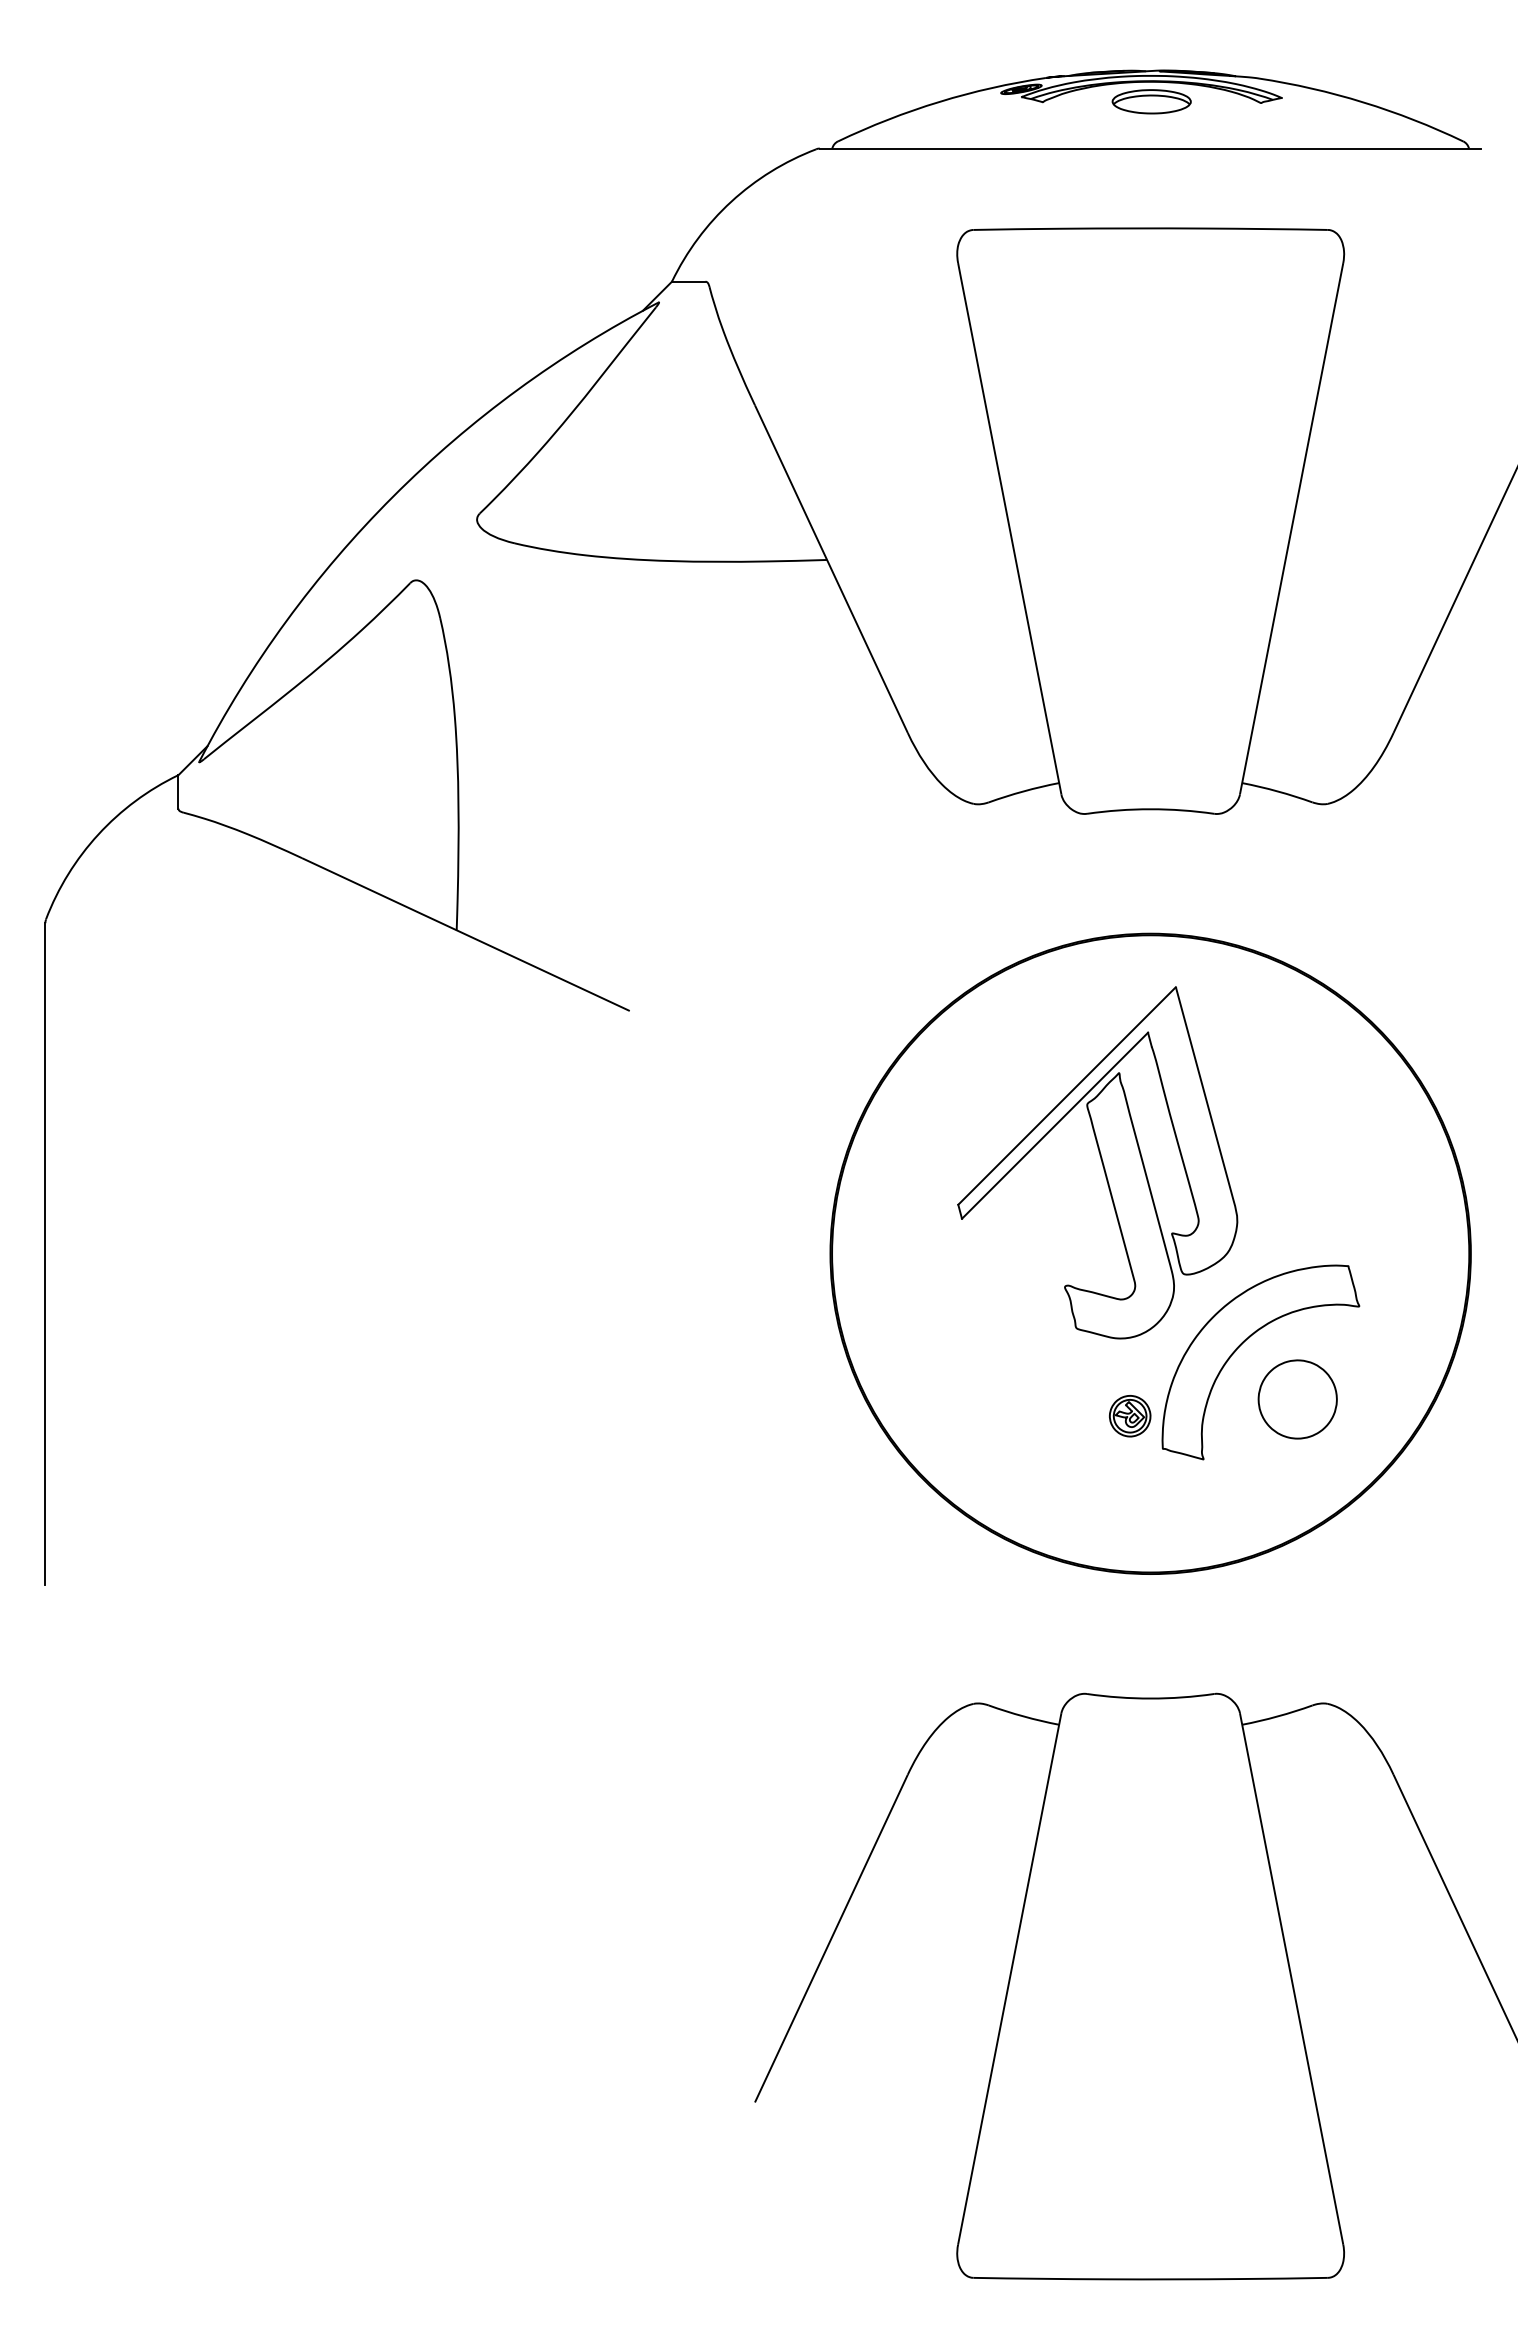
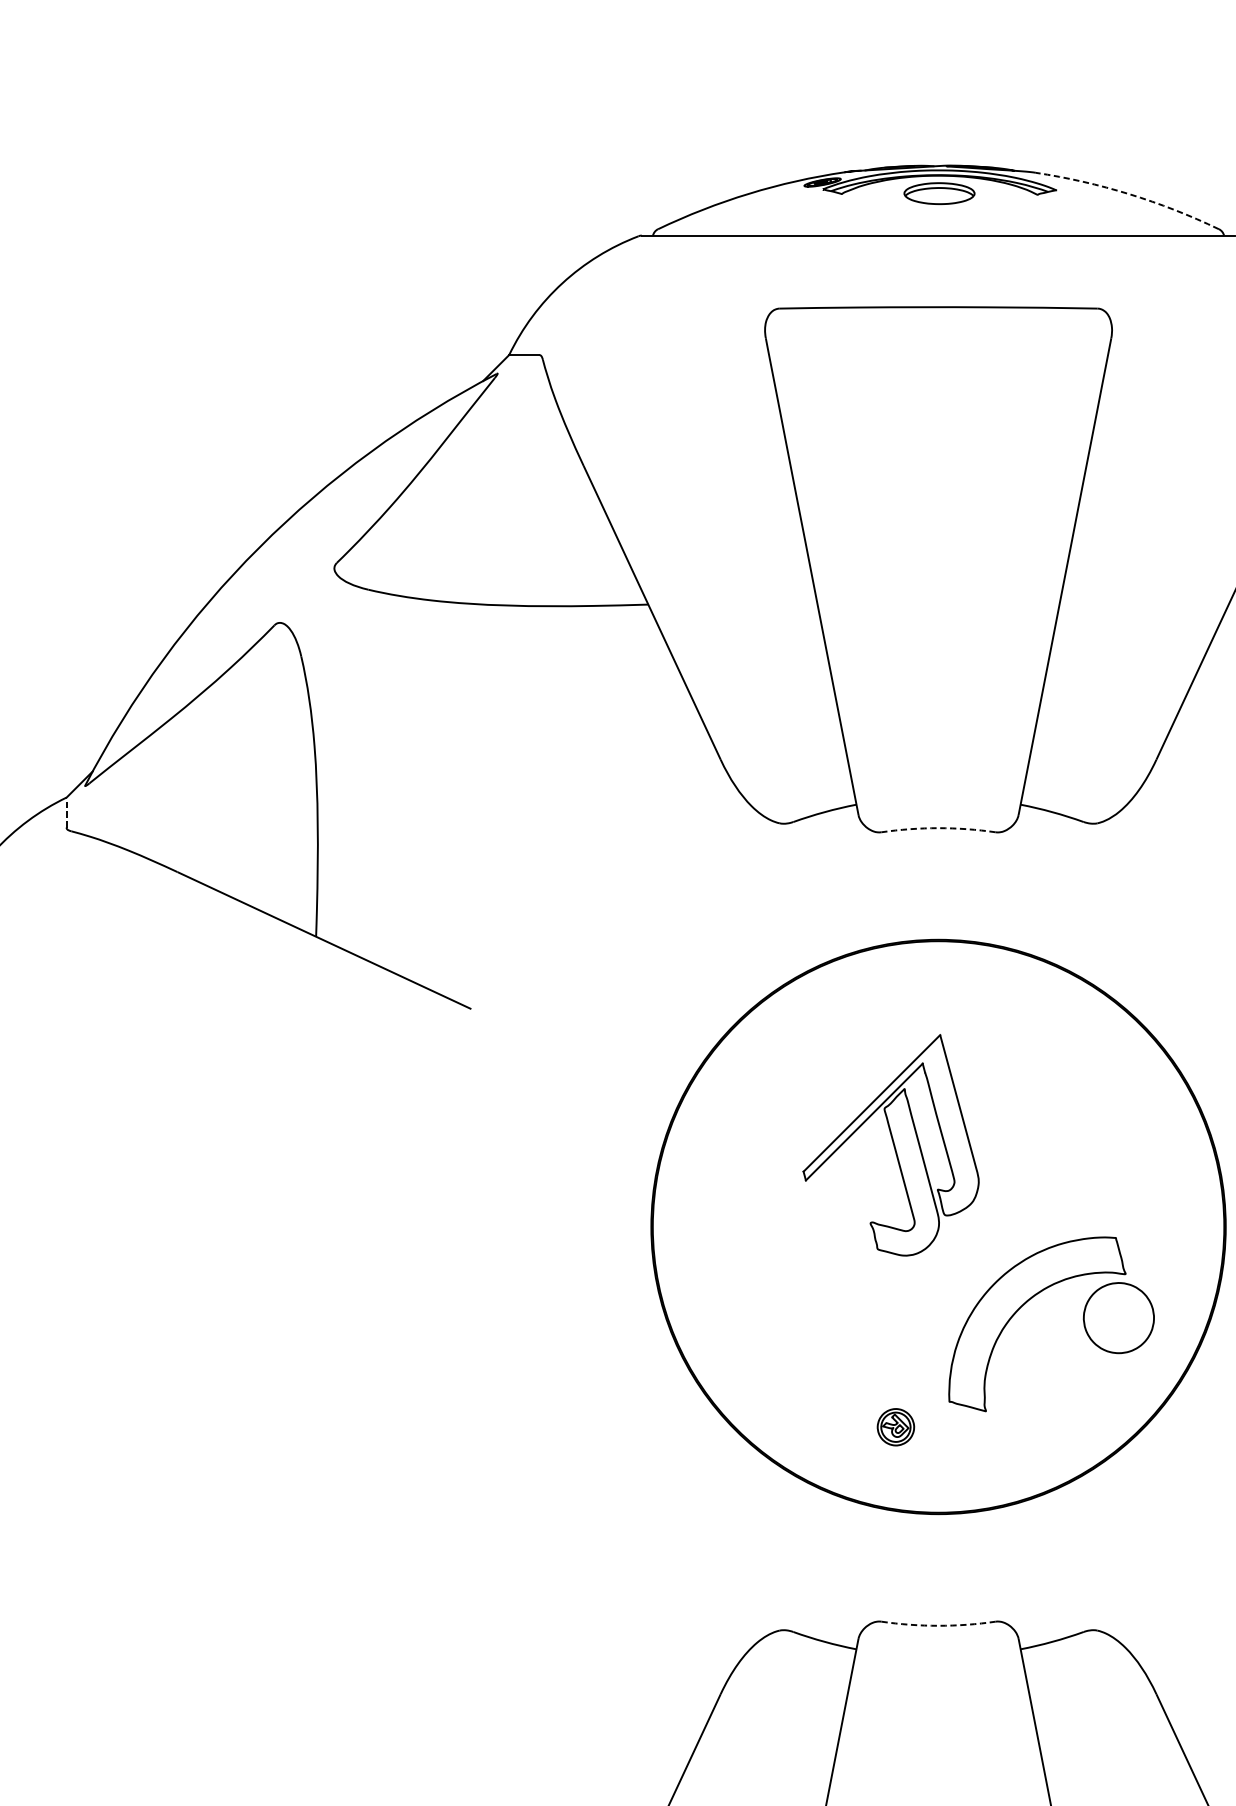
arc: (1363, 102) -> (1129, 194), solid -> dashed
line: (178, 791) -> (66, 812), solid -> dashed
arc: (1150, 809) -> (938, 828), solid -> dashed
part: (1097, 1162) -> (890, 1145), size x0.7
part: (1297, 1399) -> (1118, 1318), moved
part: (1130, 1416) -> (896, 1427), moved
arc: (1150, 1698) -> (938, 1625), solid -> dashed

